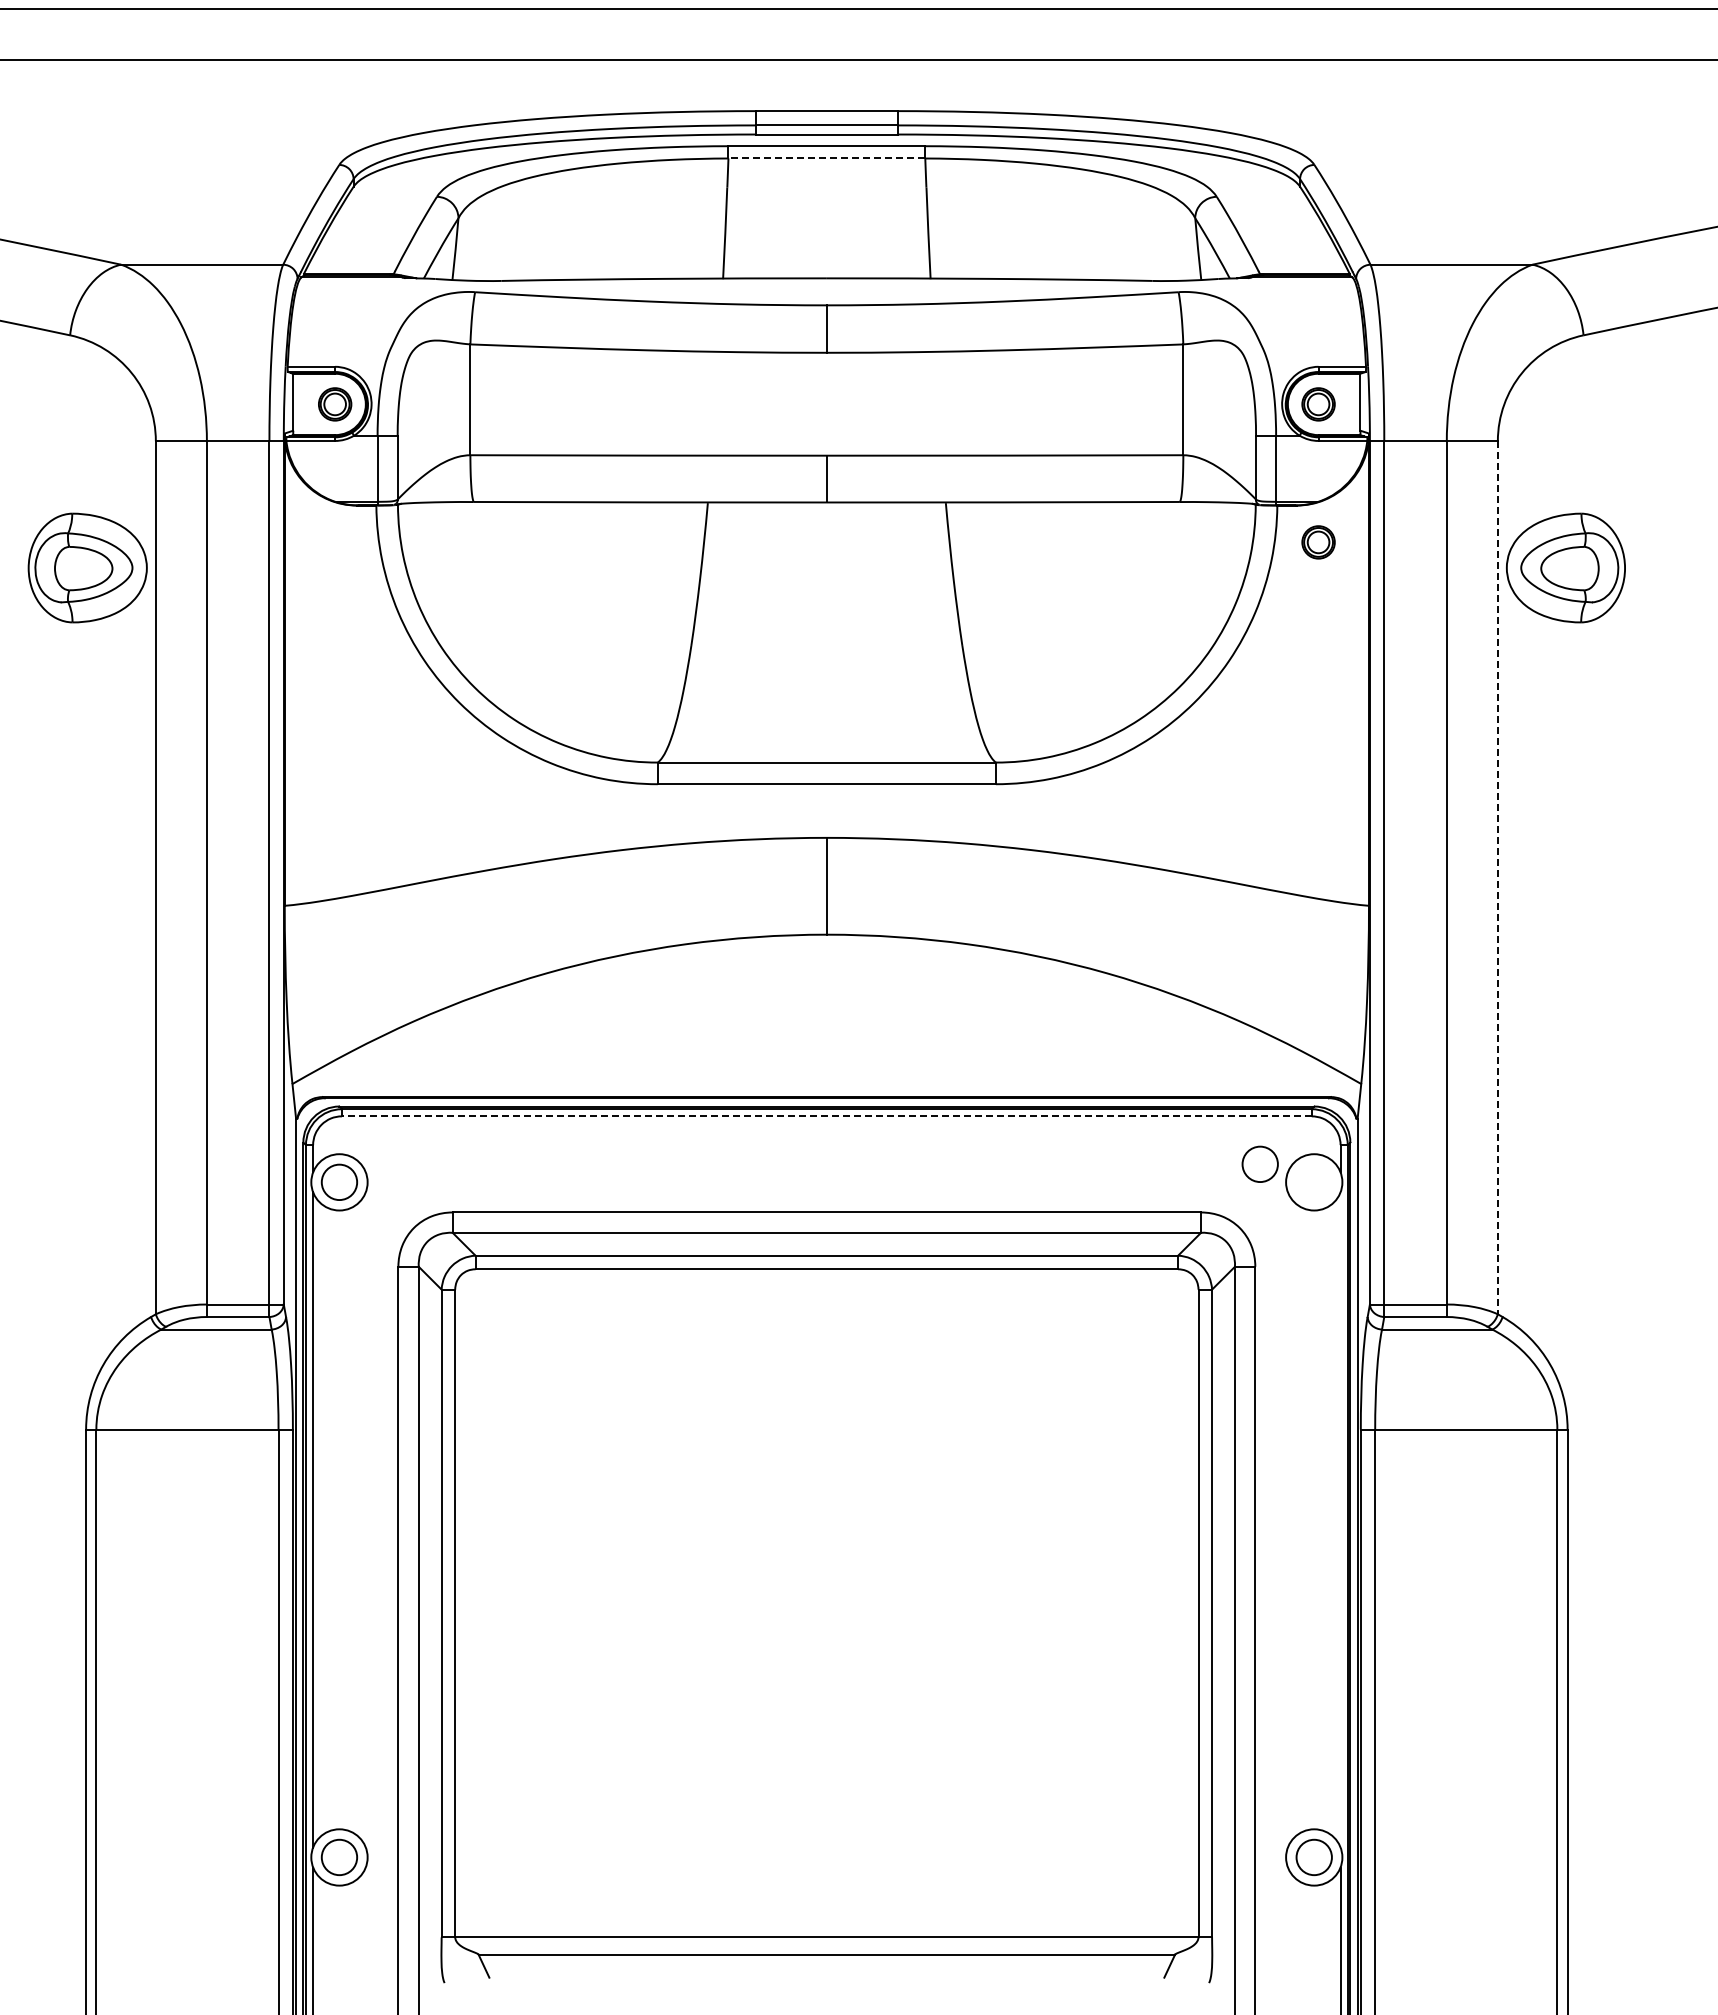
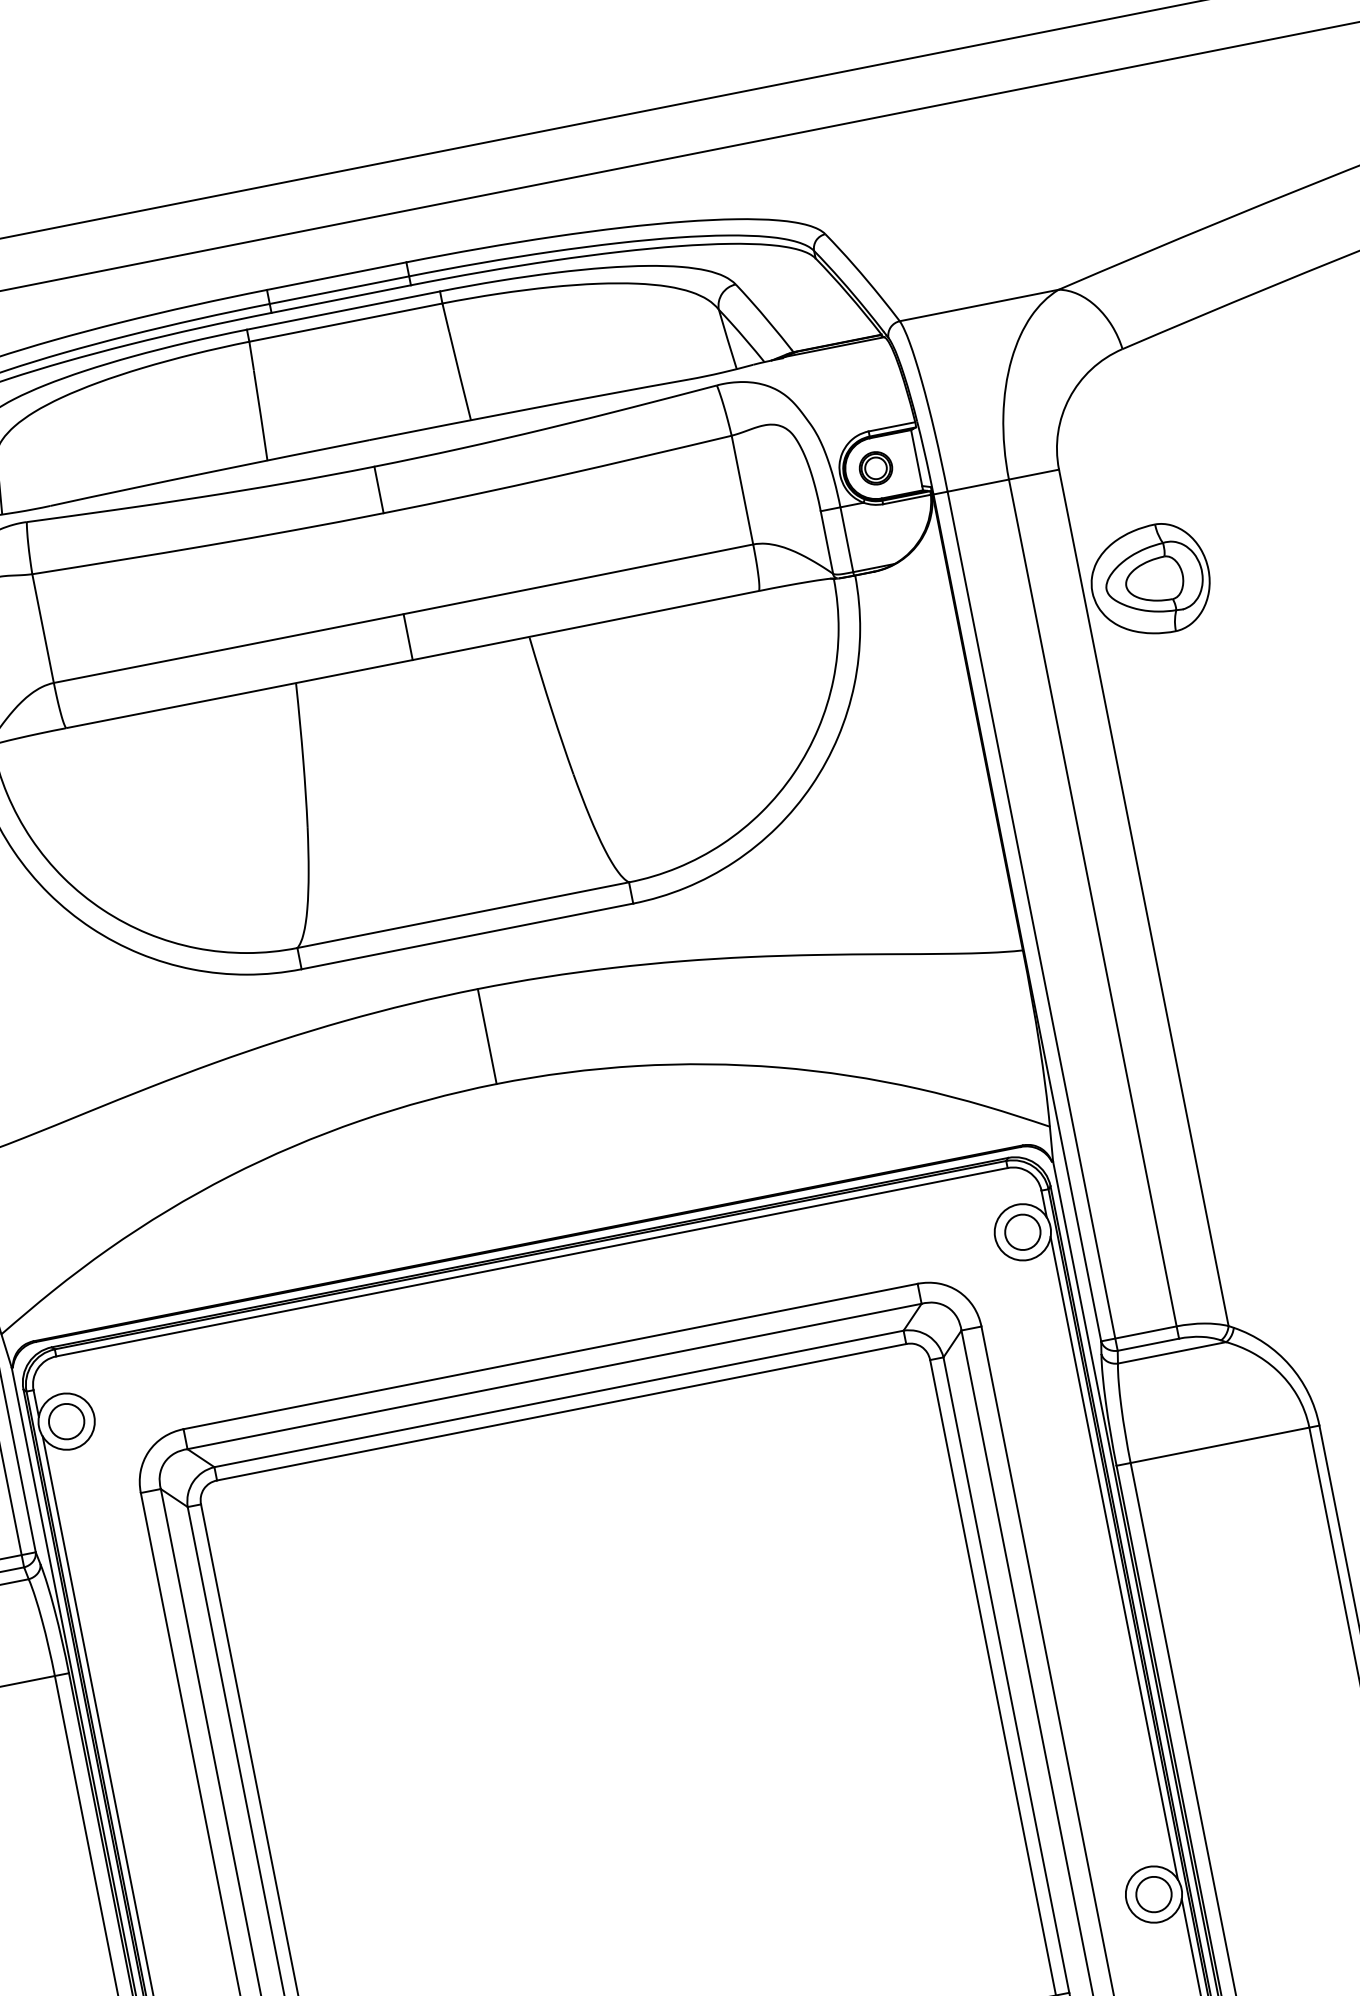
line: (826, 158) -> (345, 322), dashed -> solid
part: (1318, 542) -> (902, 603), removed
line: (1497, 877) -> (1143, 897), dashed -> solid
line: (826, 1116) -> (531, 1262), dashed -> solid
circle: (1259, 1163) -> (1021, 1231), moved
line: (1340, 1519) -> (1114, 1557), added

